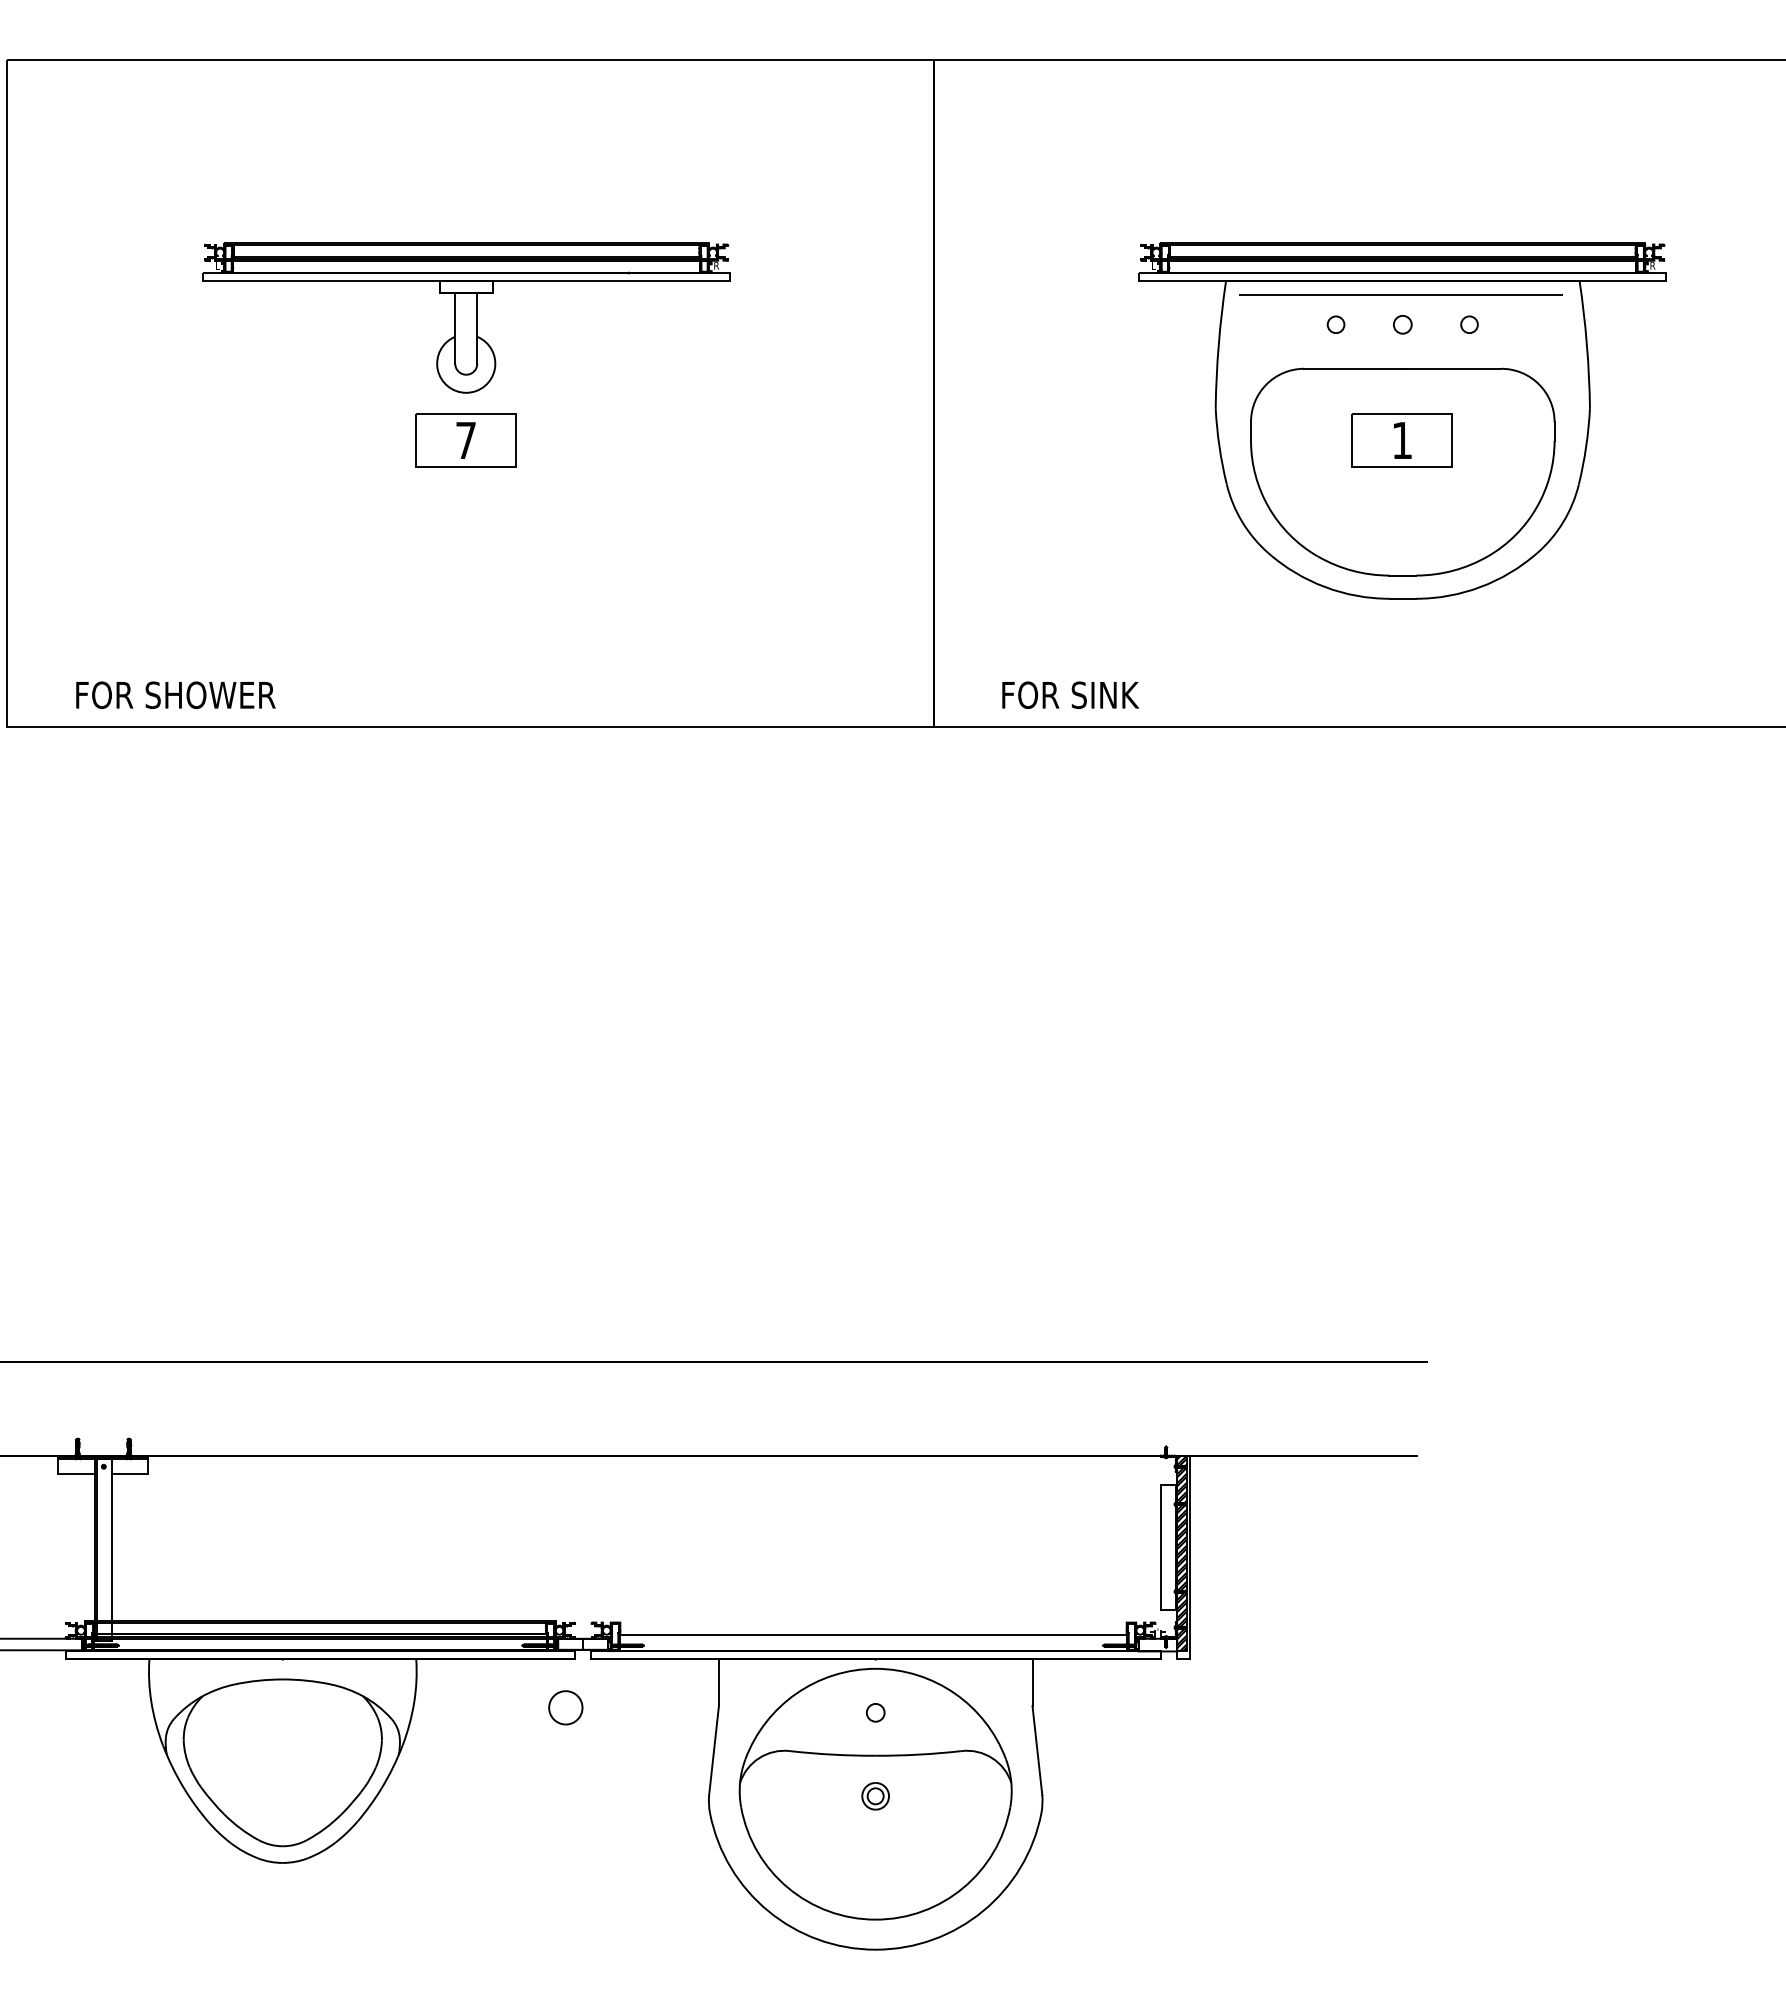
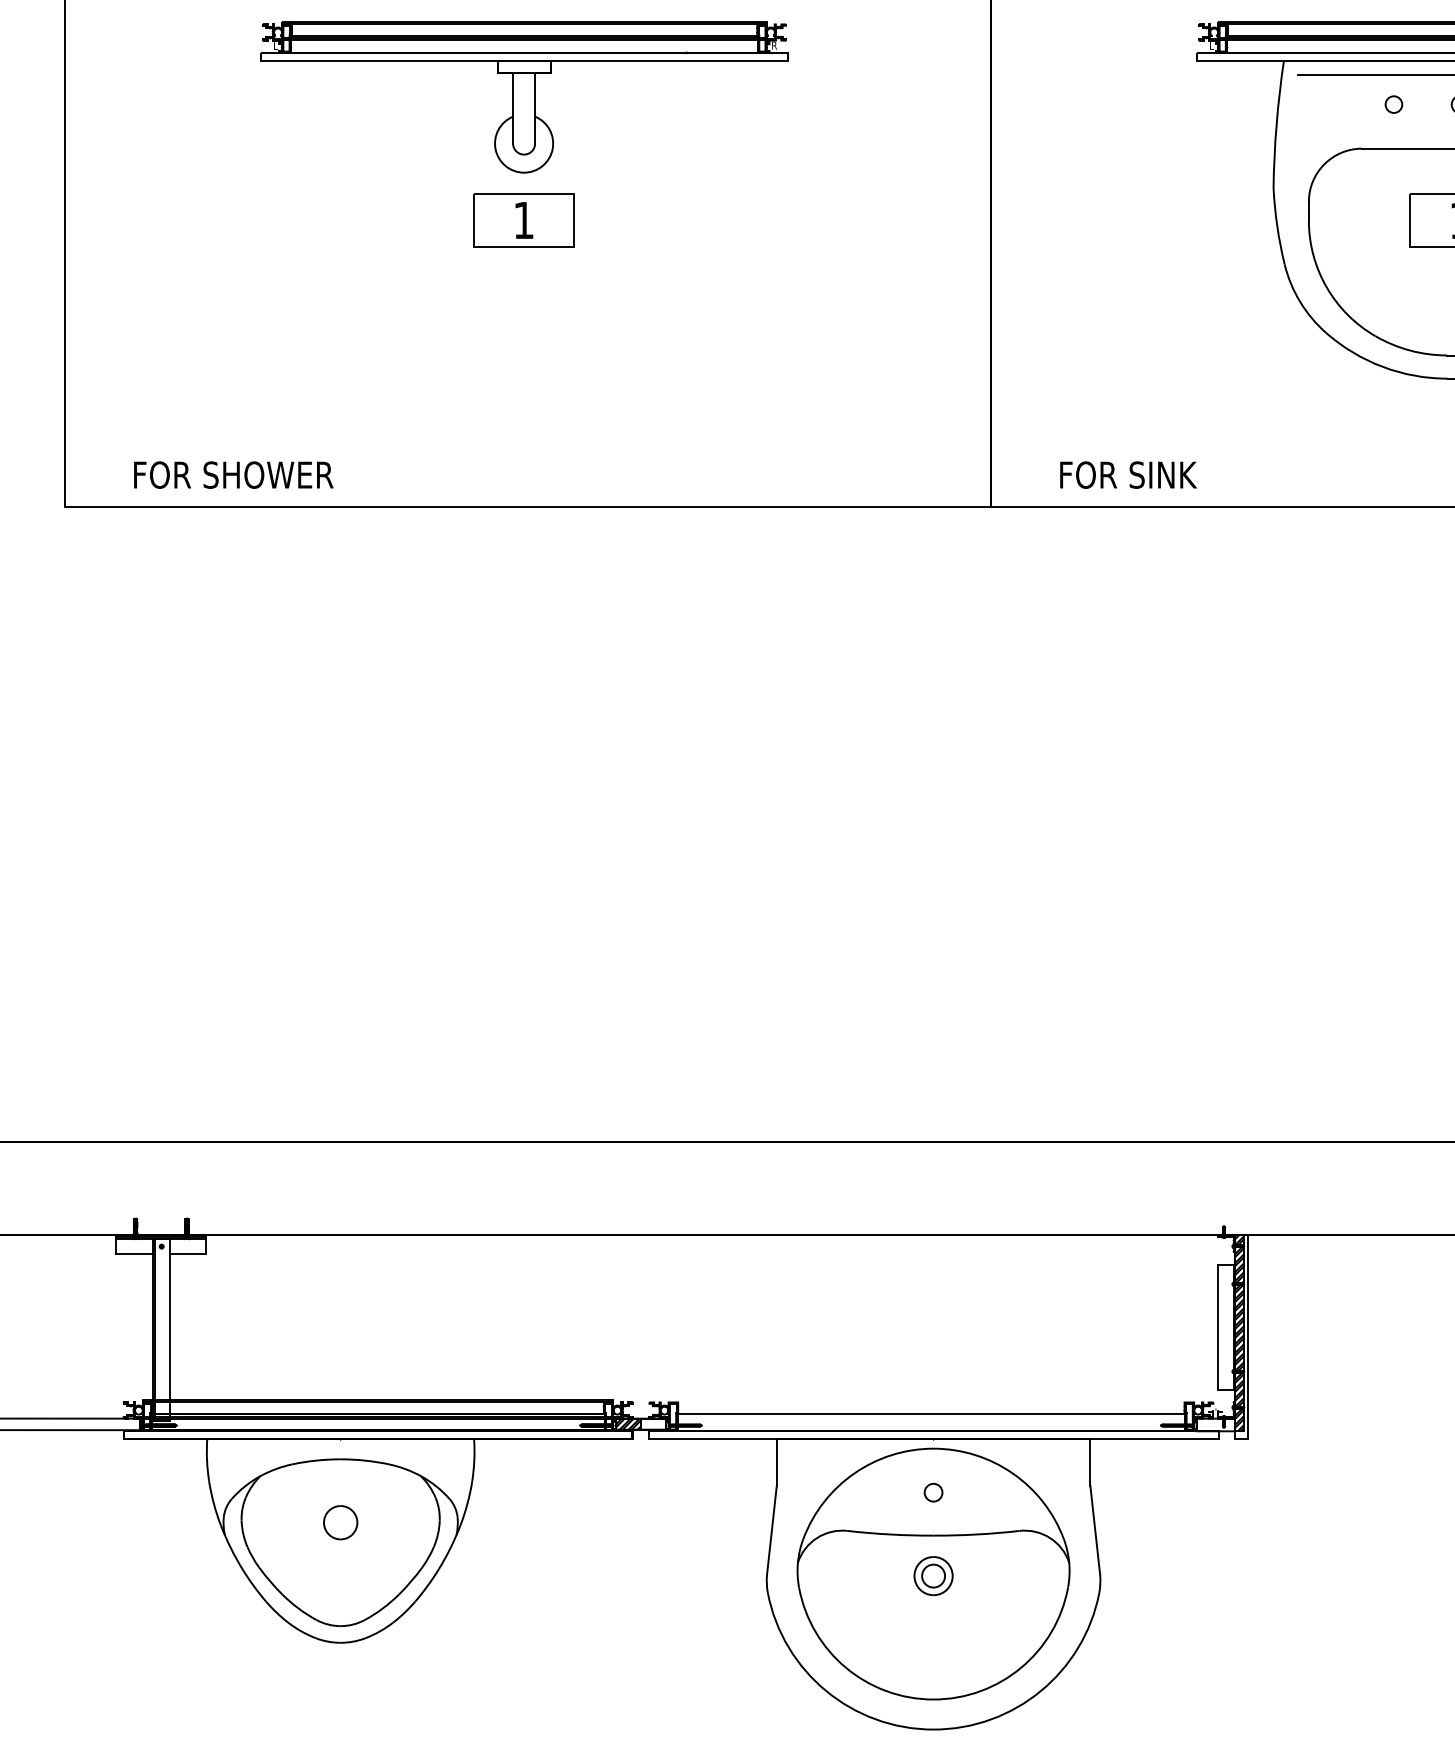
text: (465, 440) -> (523, 220), 7 -> 1
hatch: (570, 1644) -> (628, 1424), added
part: (565, 1707) -> (340, 1522), moved
part: (875, 1796) -> (933, 1576), size x1.43

